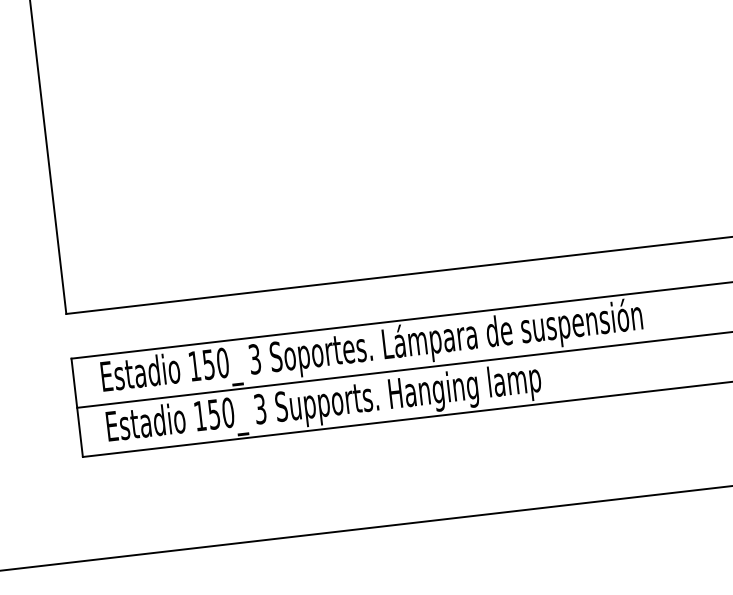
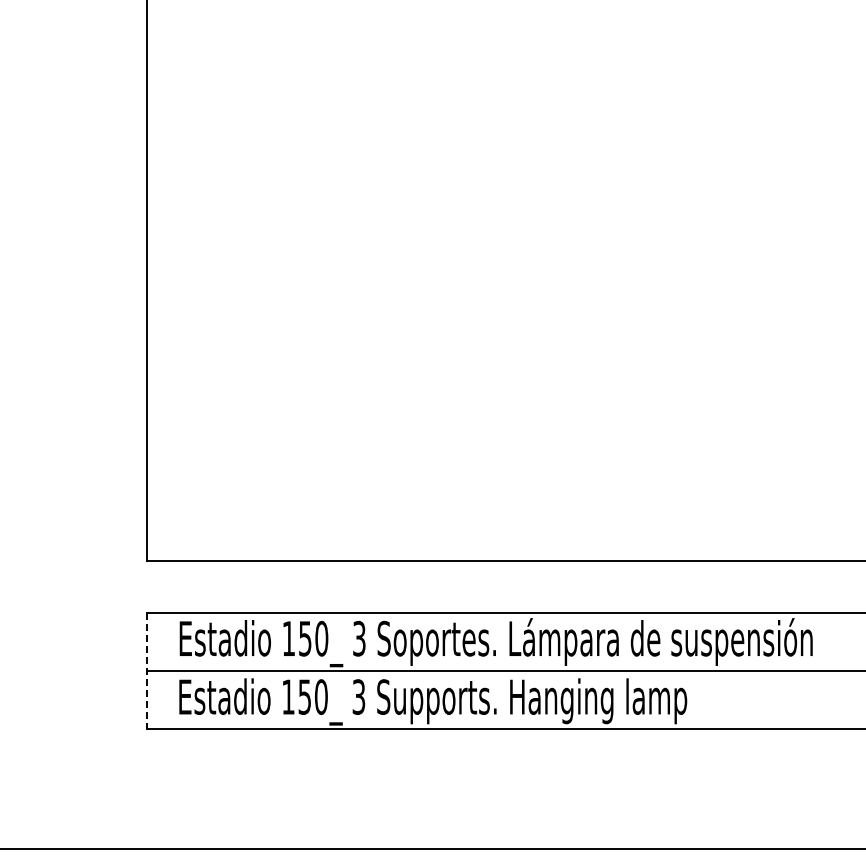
line: (77, 408) -> (147, 671), solid -> dashed

